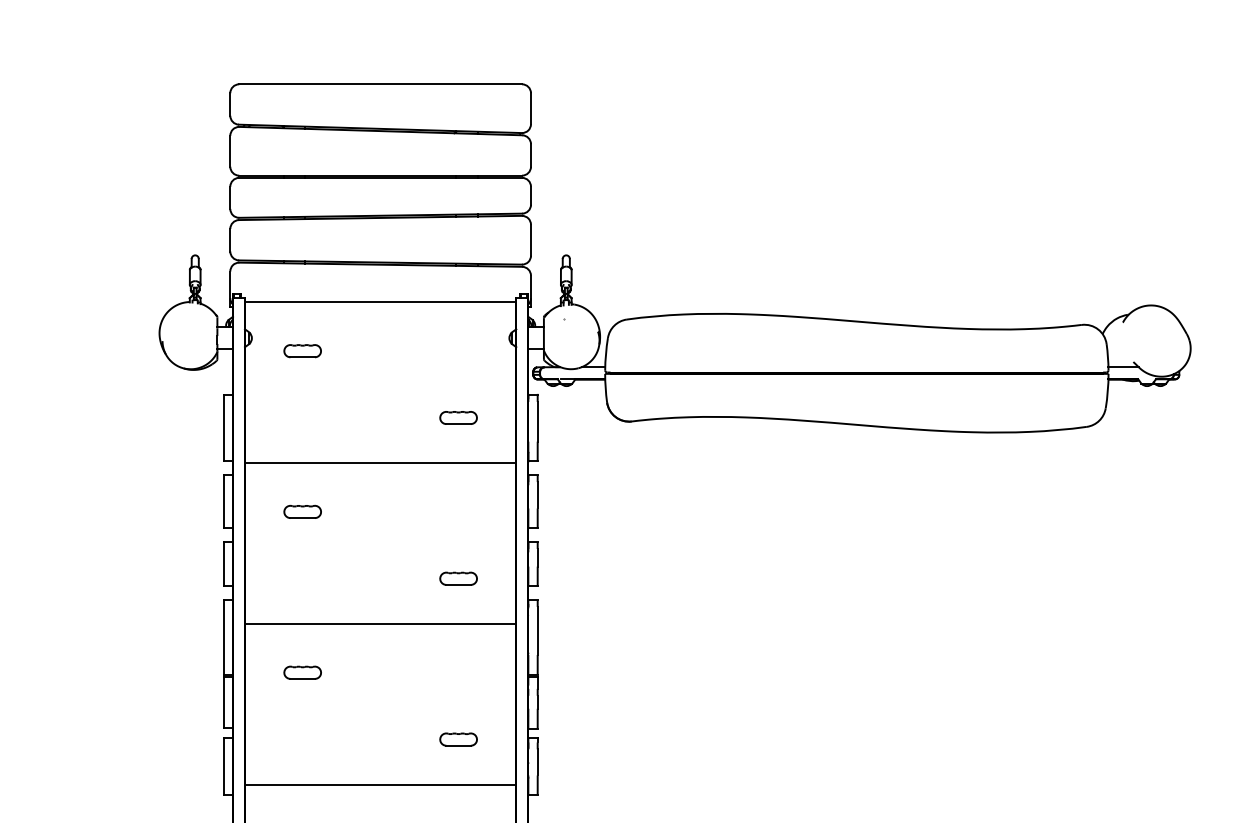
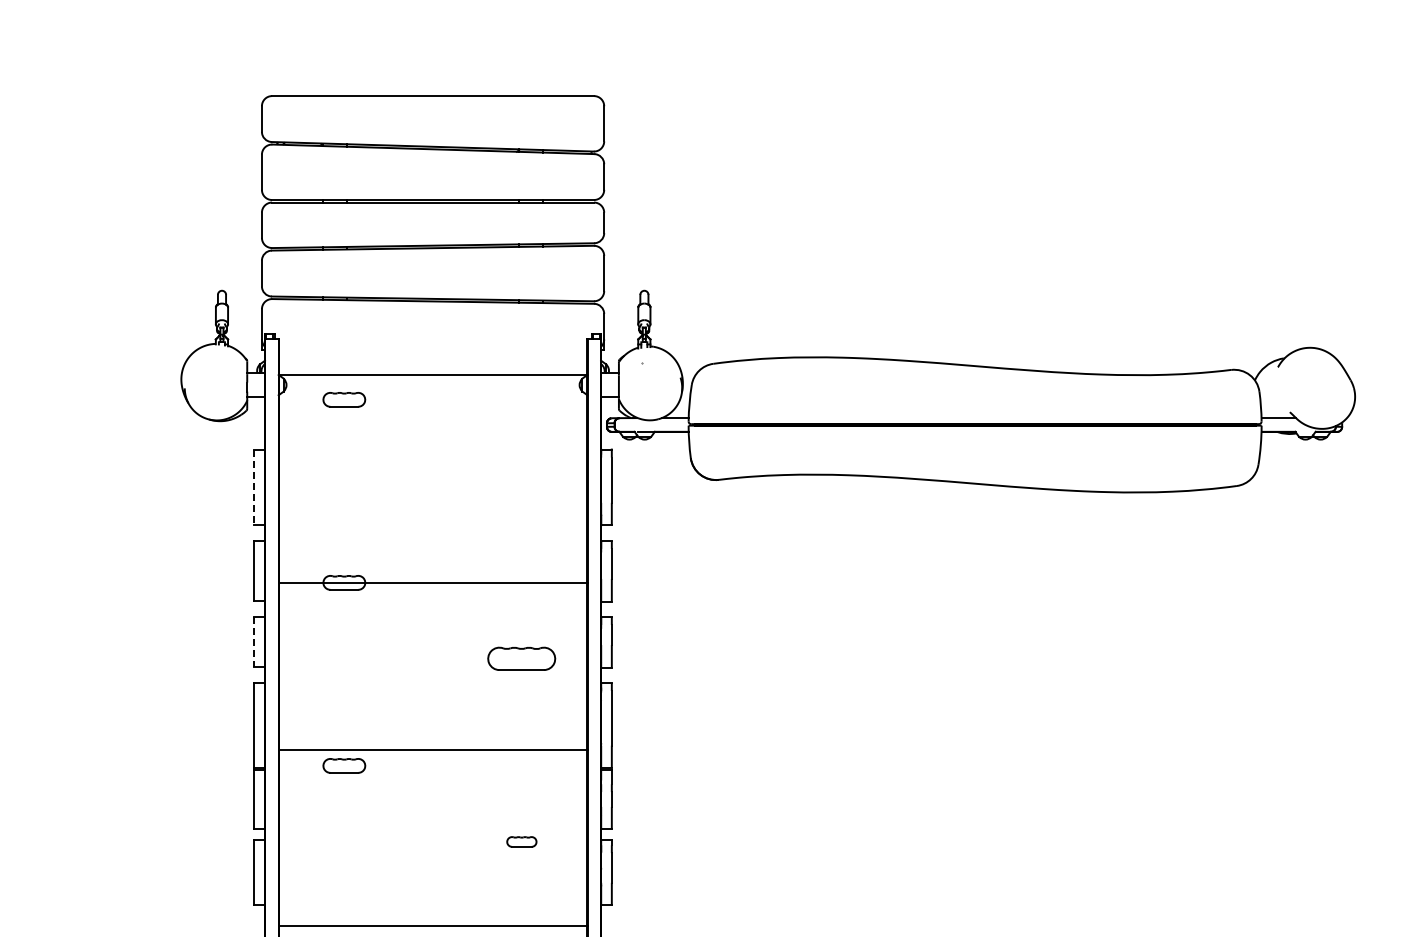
line: (380, 302) -> (432, 375), moved
part: (458, 417) -> (521, 475), removed
line: (223, 428) -> (254, 487), solid -> dashed
line: (380, 463) -> (432, 583), moved
line: (223, 564) -> (254, 642), solid -> dashed
part: (458, 578) -> (521, 658), size x1.6
line: (380, 624) -> (432, 750), moved
part: (458, 739) -> (521, 841), size x0.7
line: (380, 784) -> (432, 926), moved

